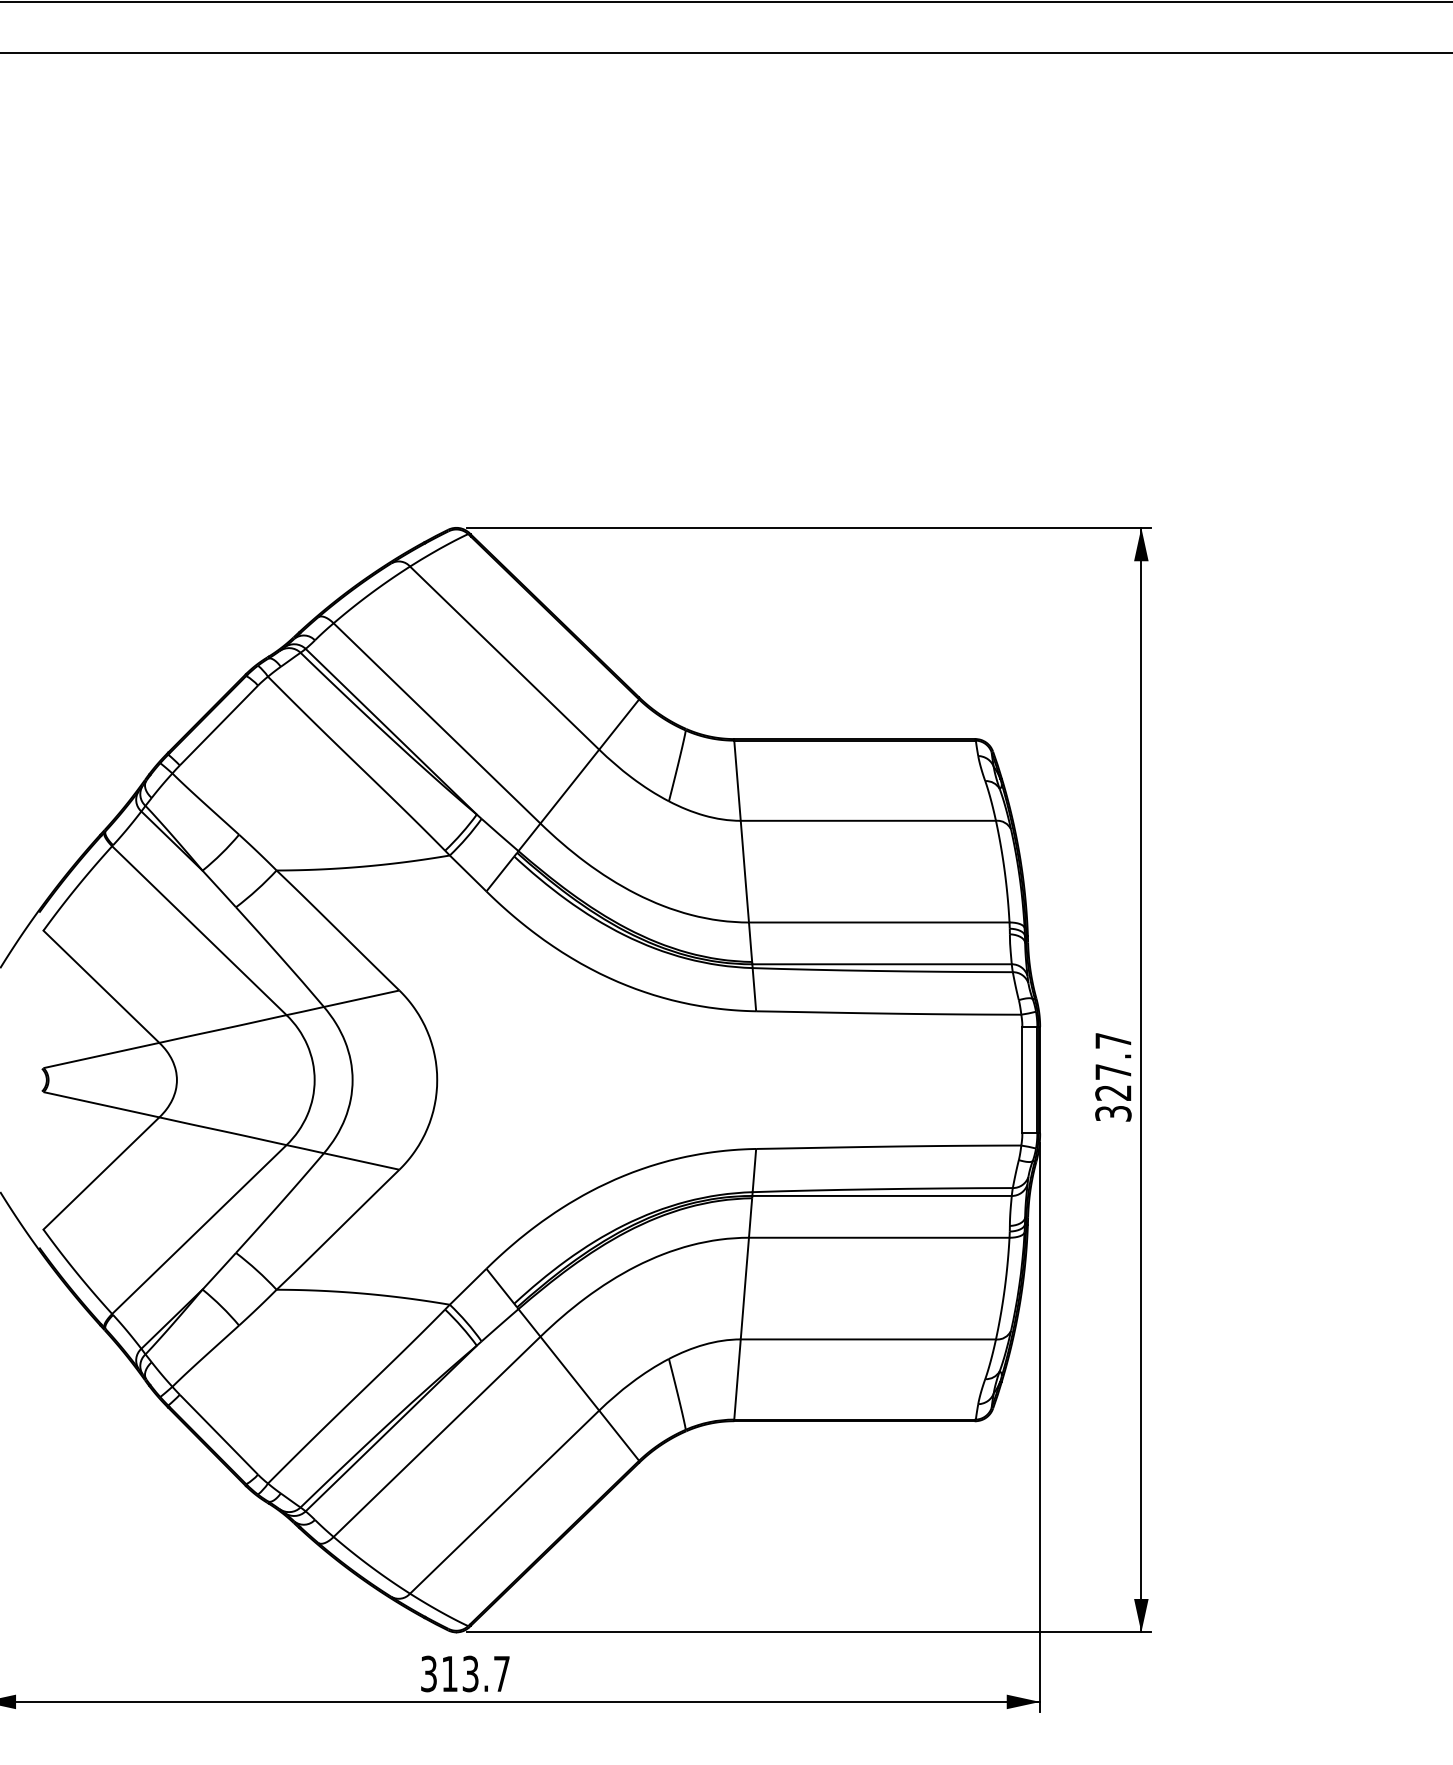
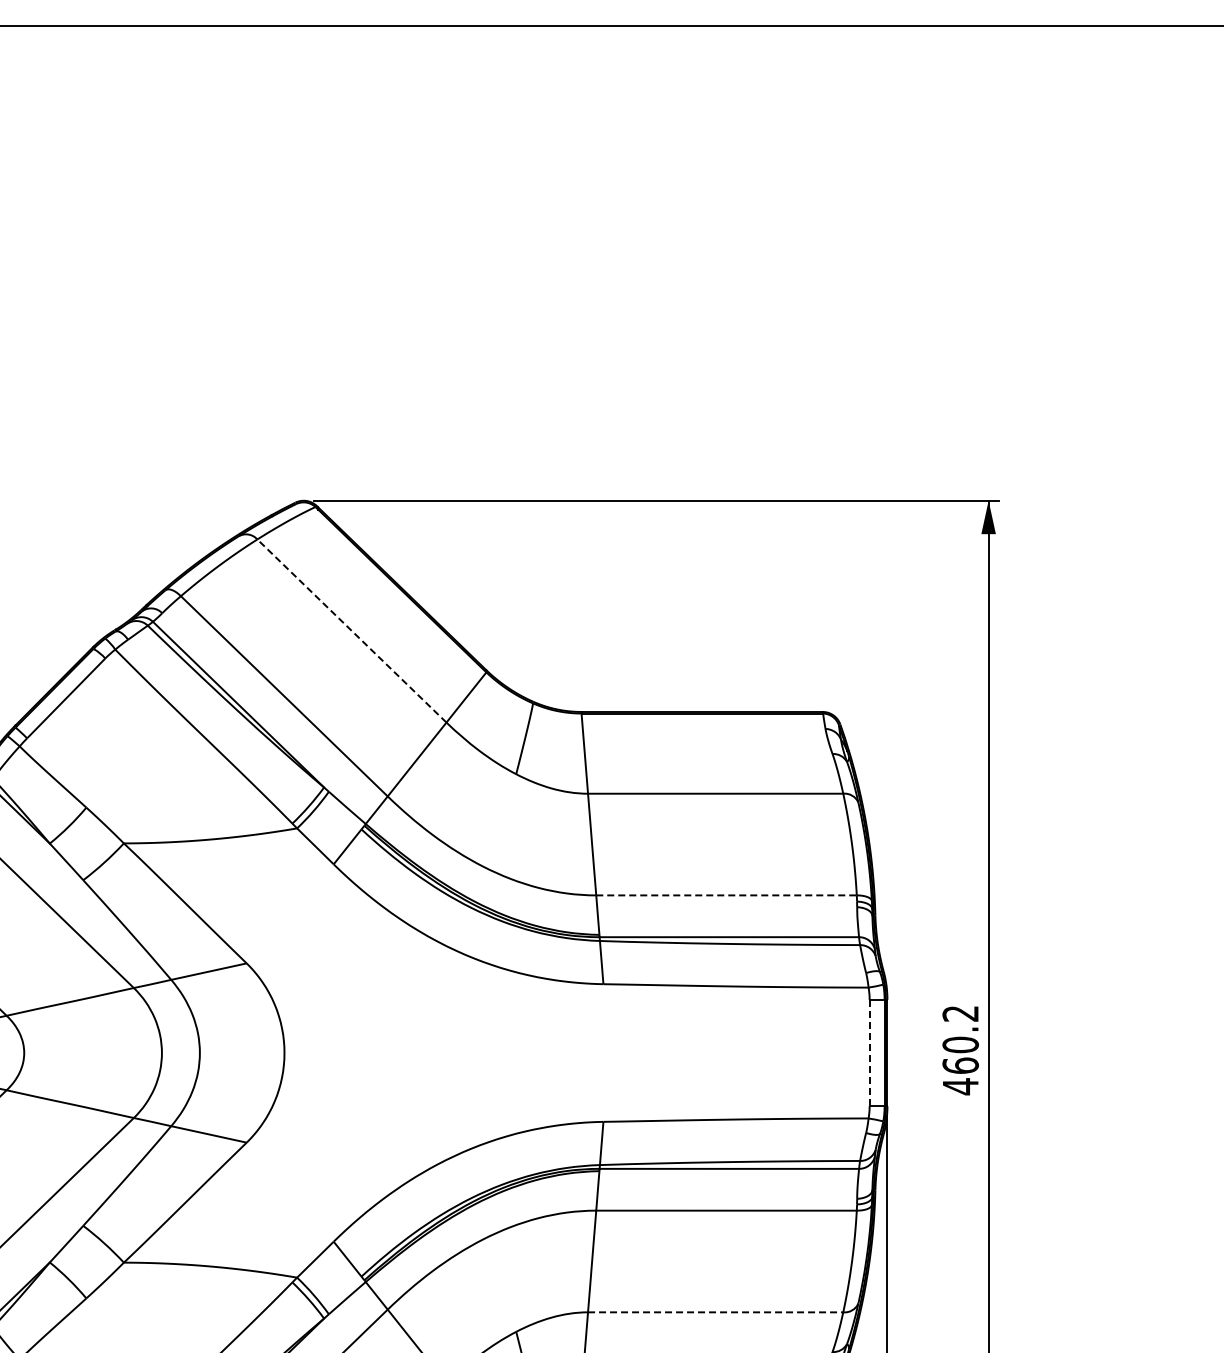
line: (504, 658) -> (351, 631), solid -> dashed
line: (879, 922) -> (726, 895), solid -> dashed
text: (1113, 1077) -> (960, 1050), 327.7 -> 460.2
line: (1022, 1079) -> (869, 1052), solid -> dashed
line: (868, 1339) -> (715, 1312), solid -> dashed

